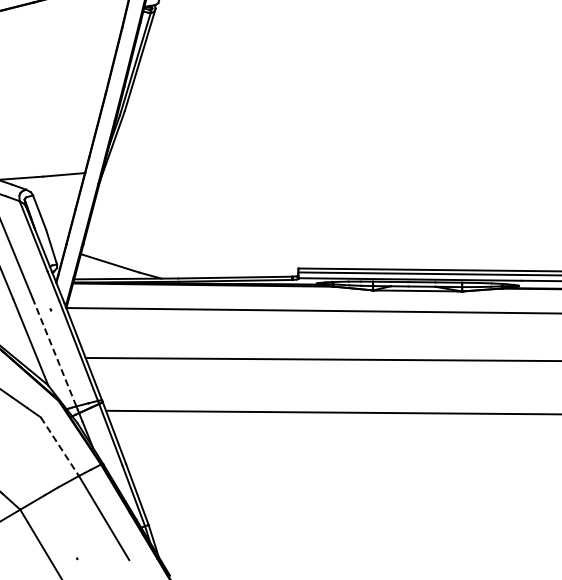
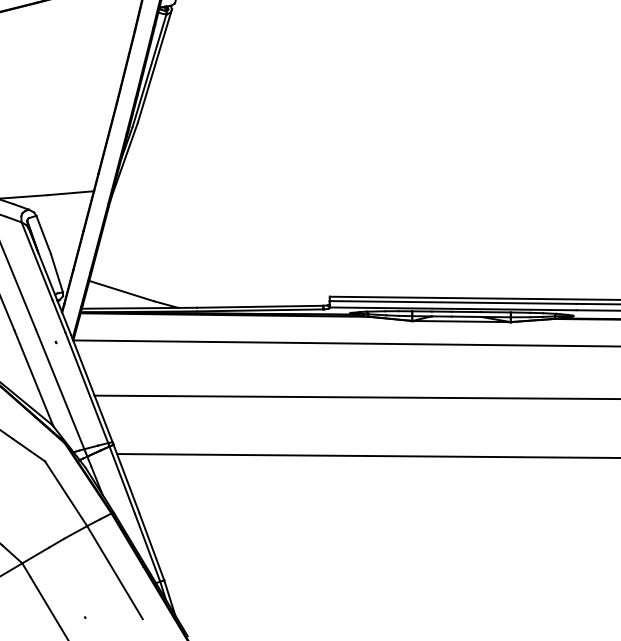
line: (54, 351) -> (60, 388), dashed -> solid
line: (59, 446) -> (65, 493), dashed -> solid

